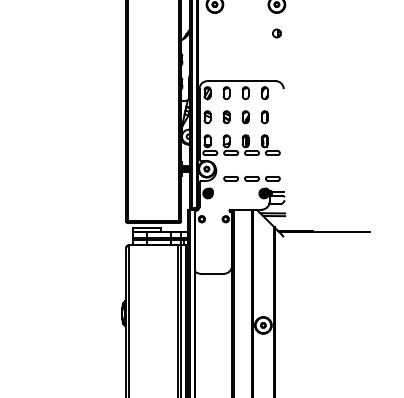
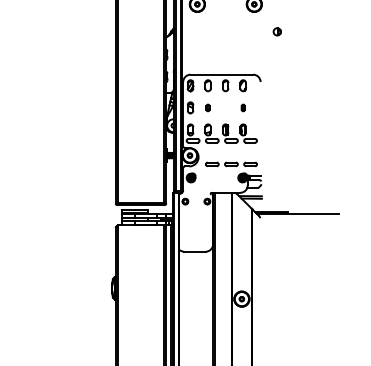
part: (276, 33) -> (276, 31), moved
part: (226, 117) -> (208, 108), size x0.6
part: (245, 117) -> (225, 108), removed
part: (264, 117) -> (242, 108), size x0.6

